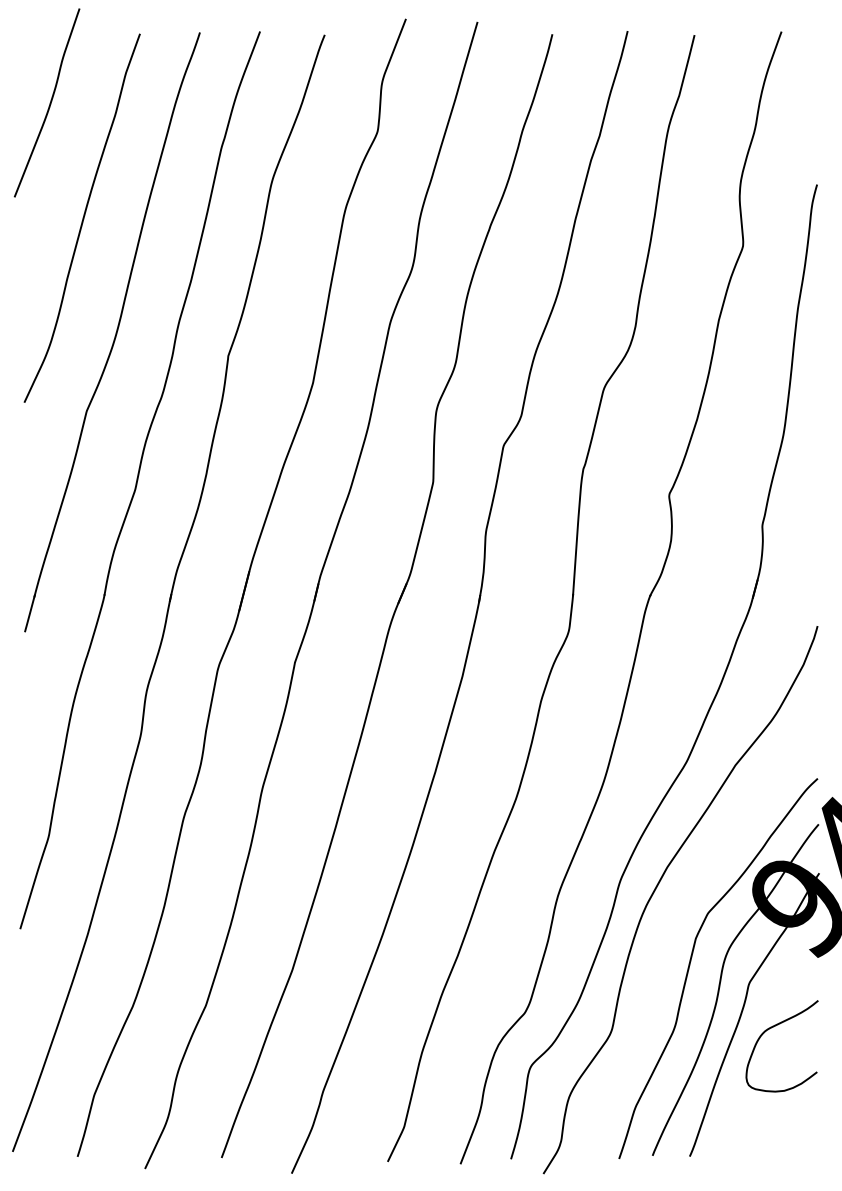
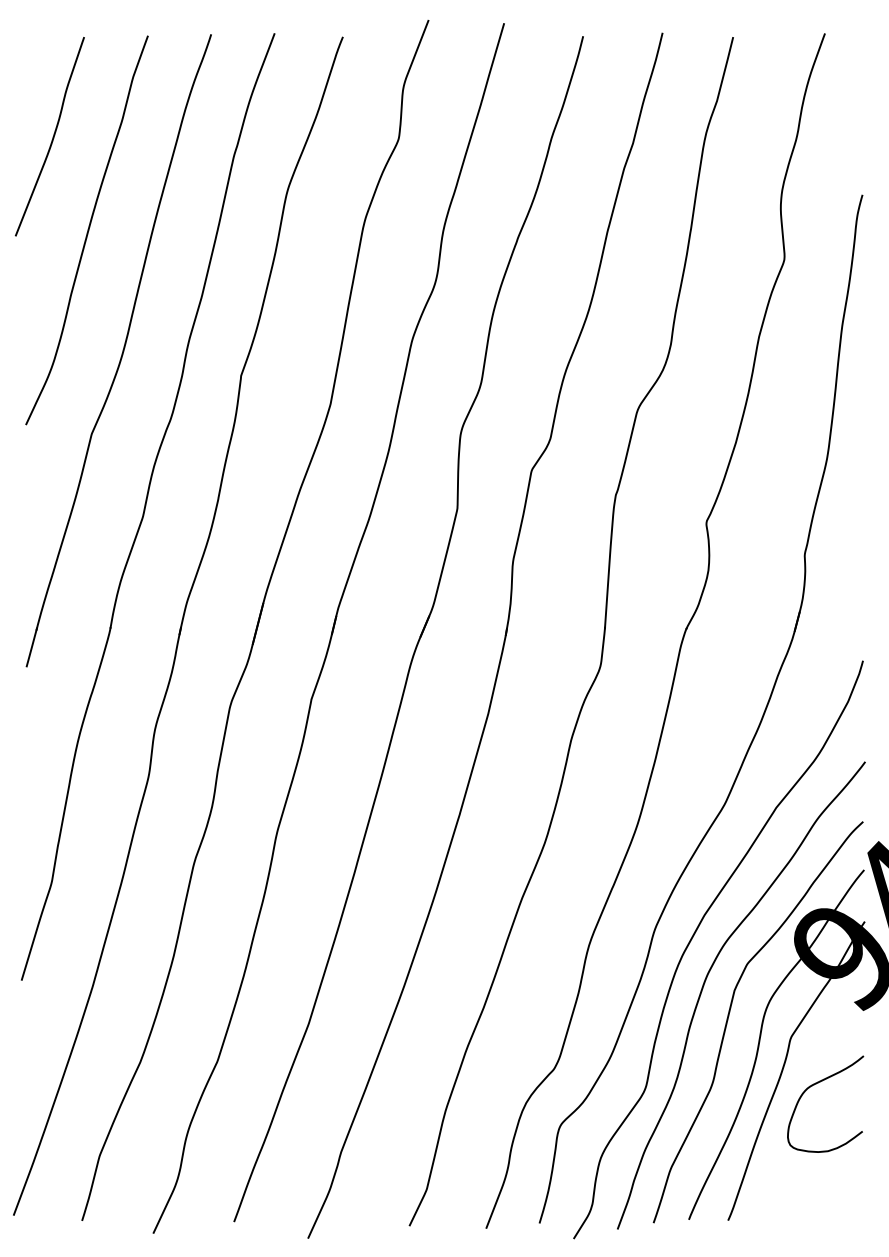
curve: (49, 102) -> (52, 136), moved
curve: (668, 931) -> (705, 983), added

